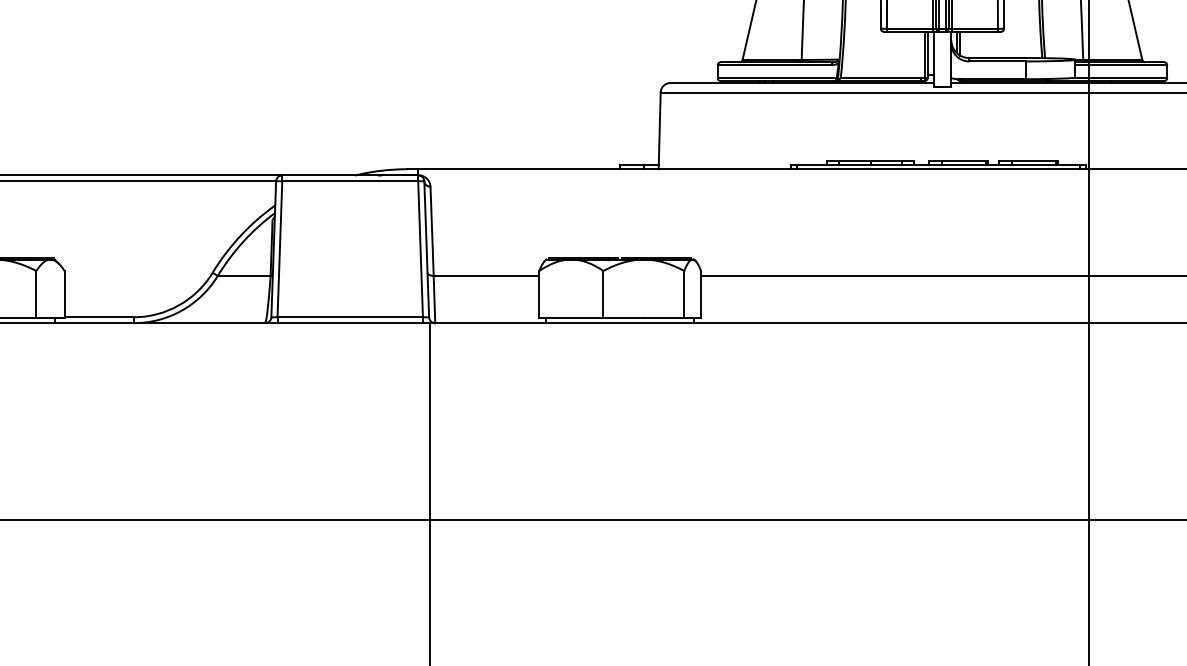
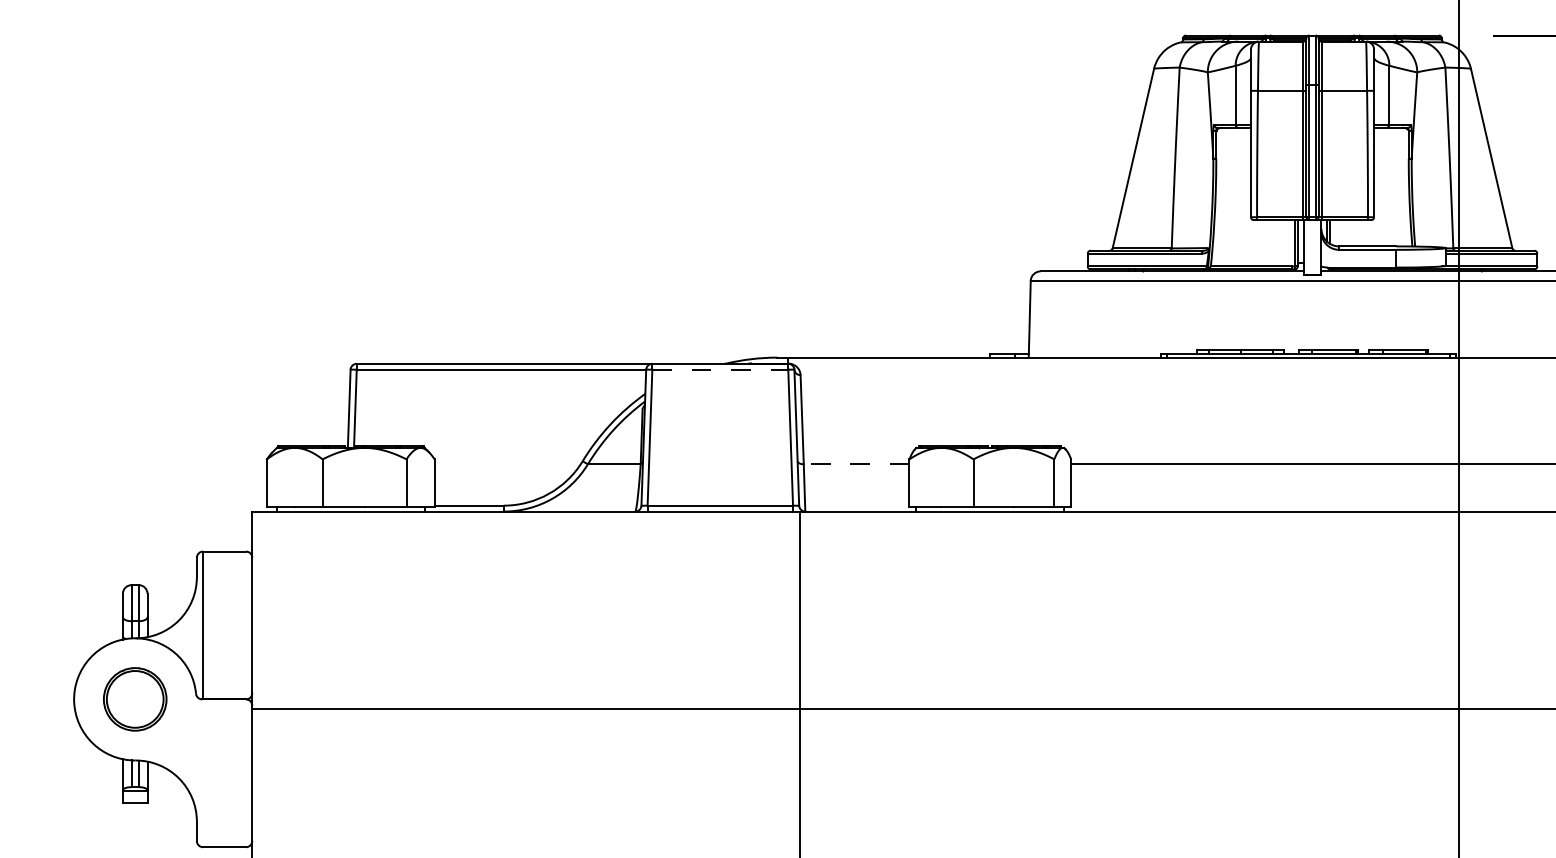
line: (350, 181) -> (720, 369), solid -> dashed
line: (486, 276) -> (856, 464), solid -> dashed

